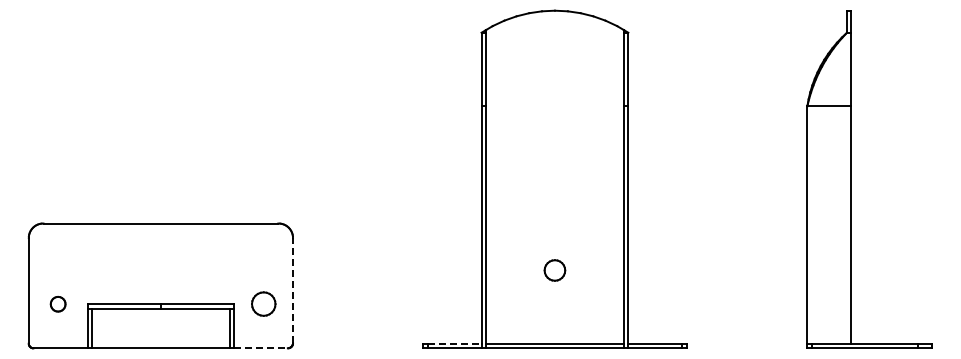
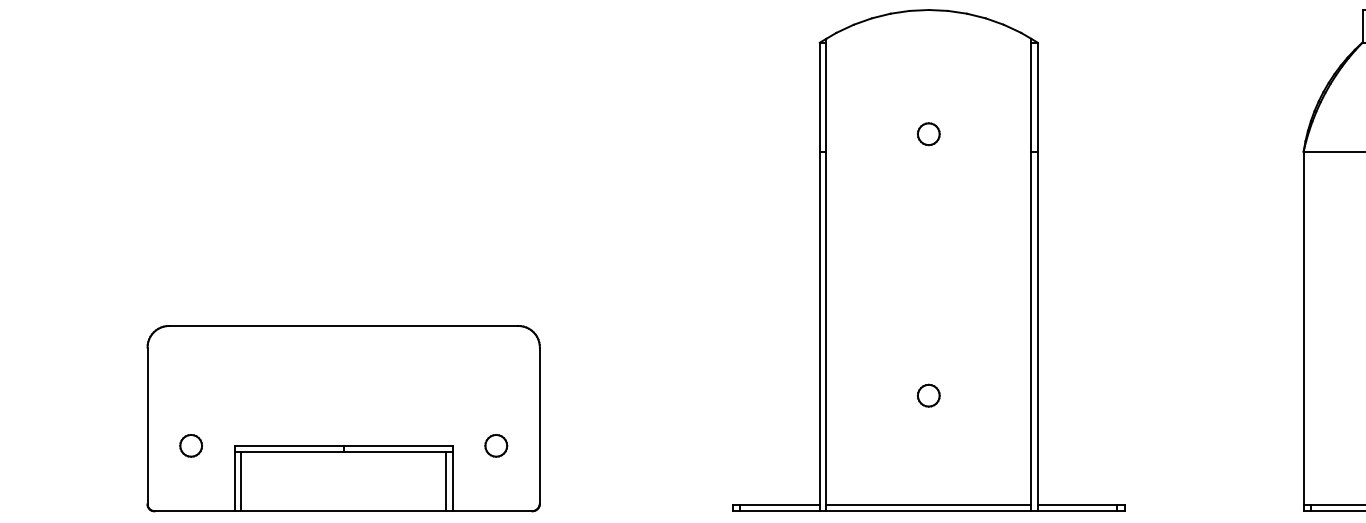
part: (554, 94) -> (928, 134), added
part: (554, 270) -> (928, 395), size x0.71
line: (293, 290) -> (540, 425), dashed -> solid
part: (263, 304) -> (496, 446), size x0.62
line: (455, 343) -> (781, 504), dashed -> solid
line: (261, 348) -> (493, 511), dashed -> solid

